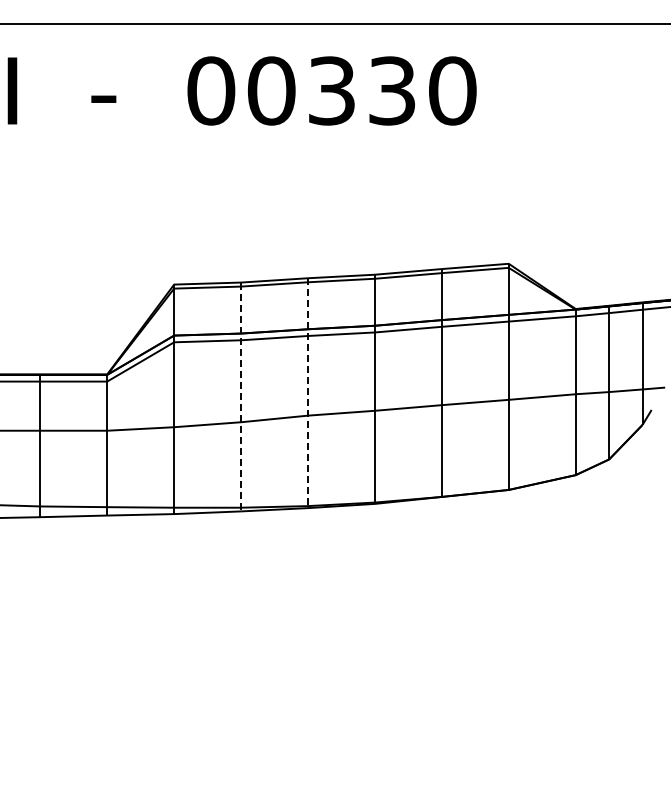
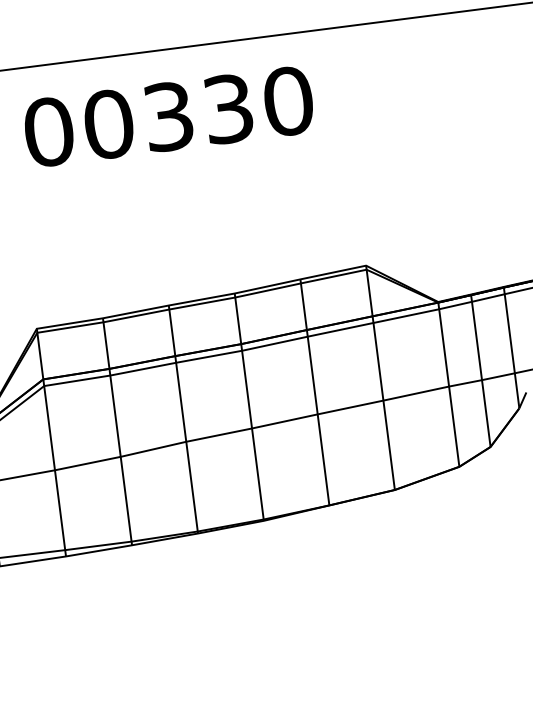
line: (308, 393) -> (183, 419), dashed -> solid
line: (241, 397) -> (117, 432), dashed -> solid

